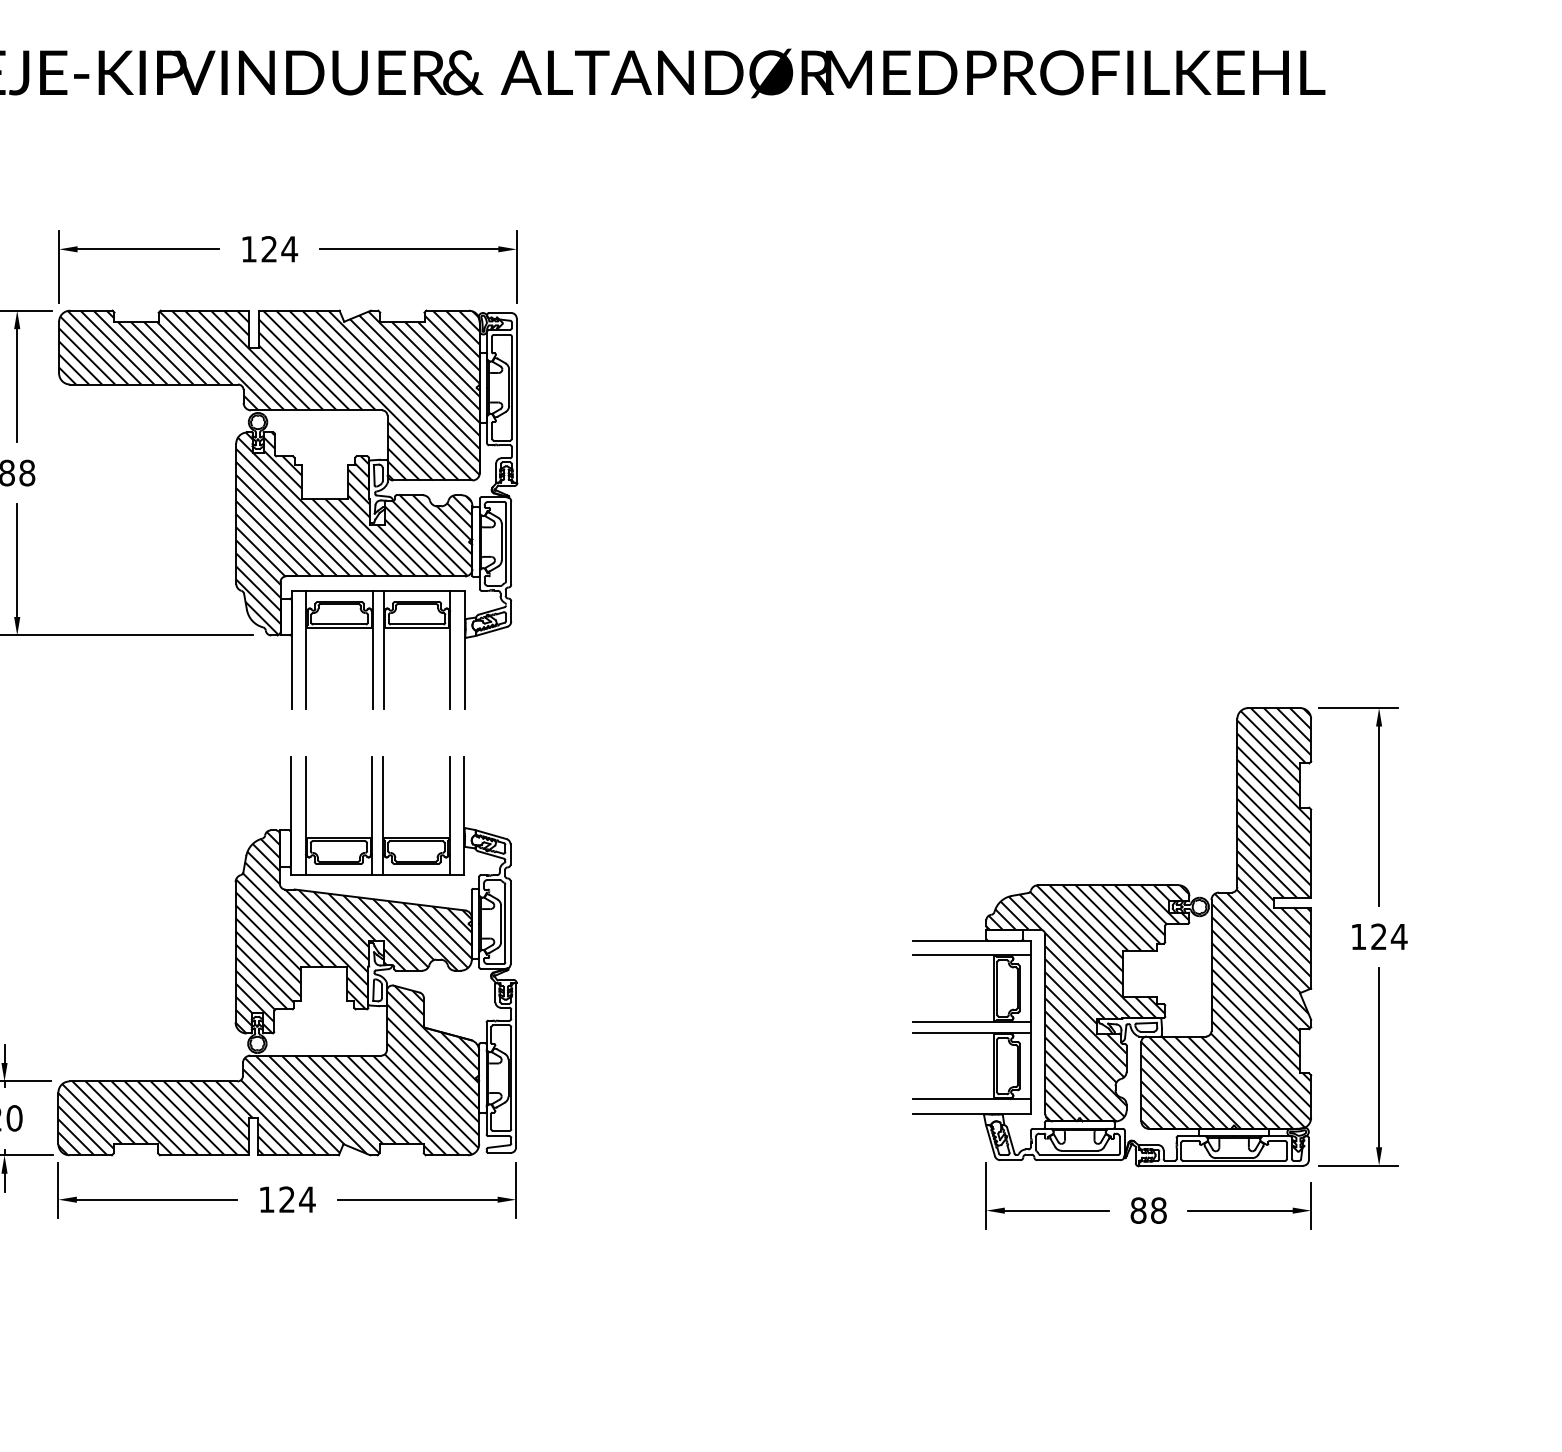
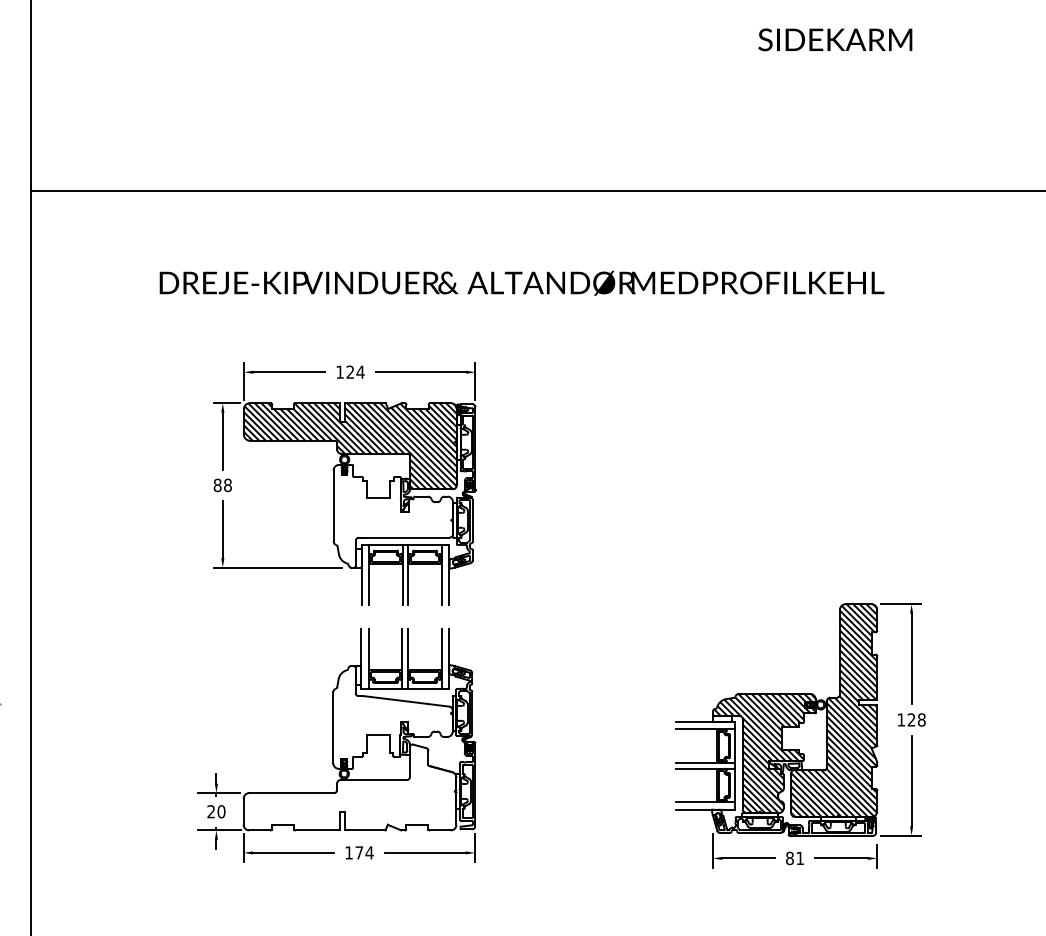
hatch: (354, 532) -> (393, 515), removed
hatch: (352, 931) -> (392, 717), removed
text: (1398, 935) -> (921, 719), 124 -> 128
hatch: (267, 1070) -> (349, 787), removed
text: (287, 1198) -> (359, 852), 124 -> 174
text: (1159, 1210) -> (800, 858), 88 -> 81

